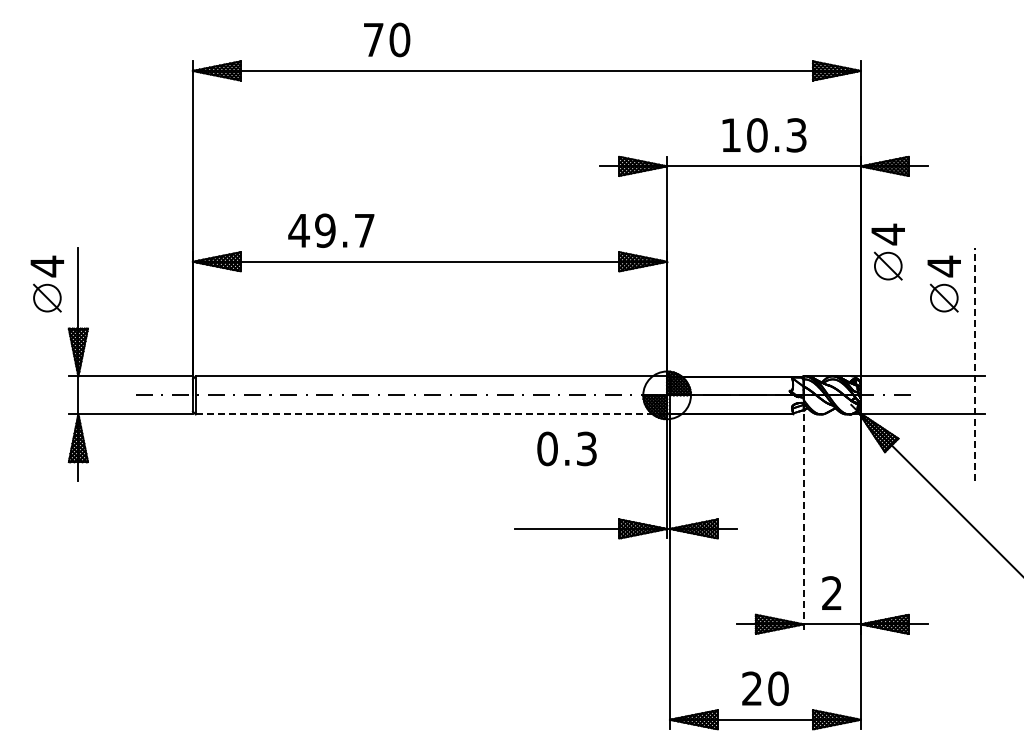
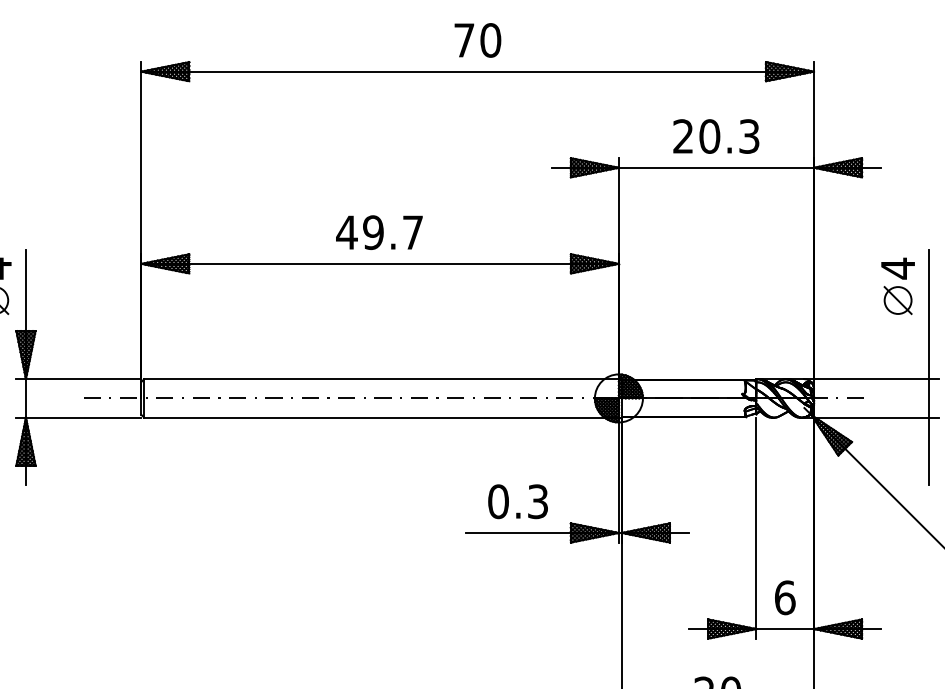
text: (387, 39) -> (478, 39), moved
text: (730, 134) -> (682, 135), 10.3 -> 20.3
text: (331, 230) -> (379, 232), moved
part: (887, 251) -> (840, 253), removed
line: (975, 364) -> (929, 367), dashed -> solid
line: (431, 414) -> (381, 417), dashed -> solid
text: (566, 448) -> (517, 501), moved
line: (803, 524) -> (756, 528), dashed -> solid
text: (832, 593) -> (785, 597), 2 -> 6

